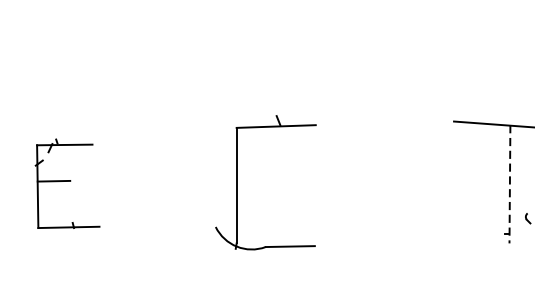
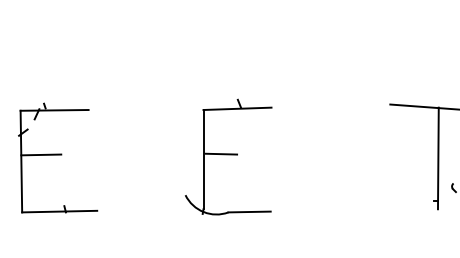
line: (257, 178) -> (221, 153), added
part: (67, 183) -> (58, 157), size x1.43
line: (510, 184) -> (438, 158), dashed -> solid

